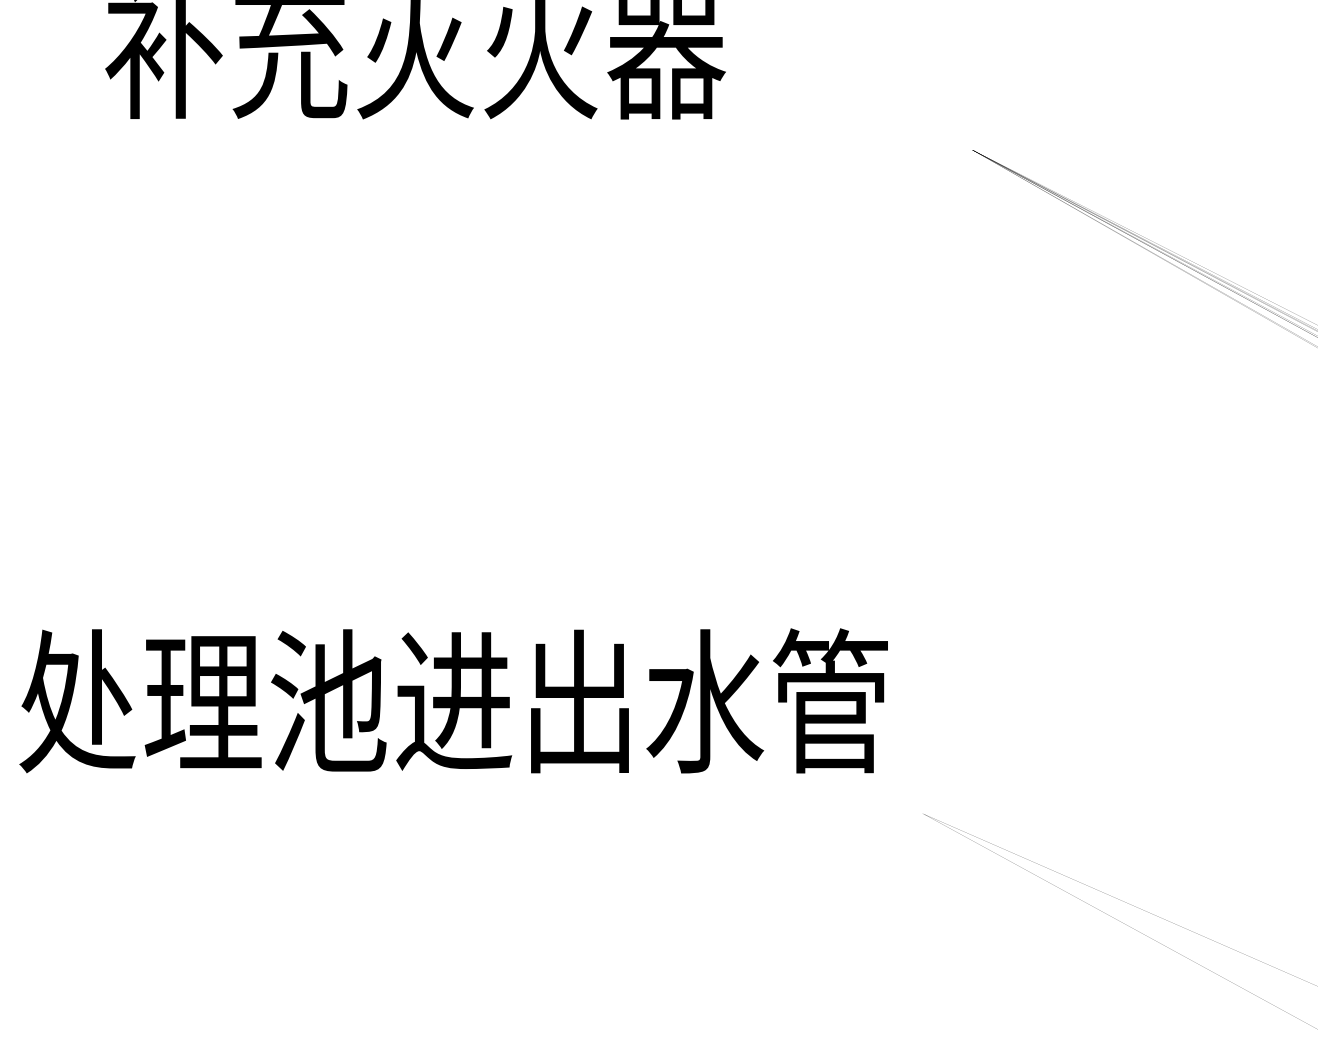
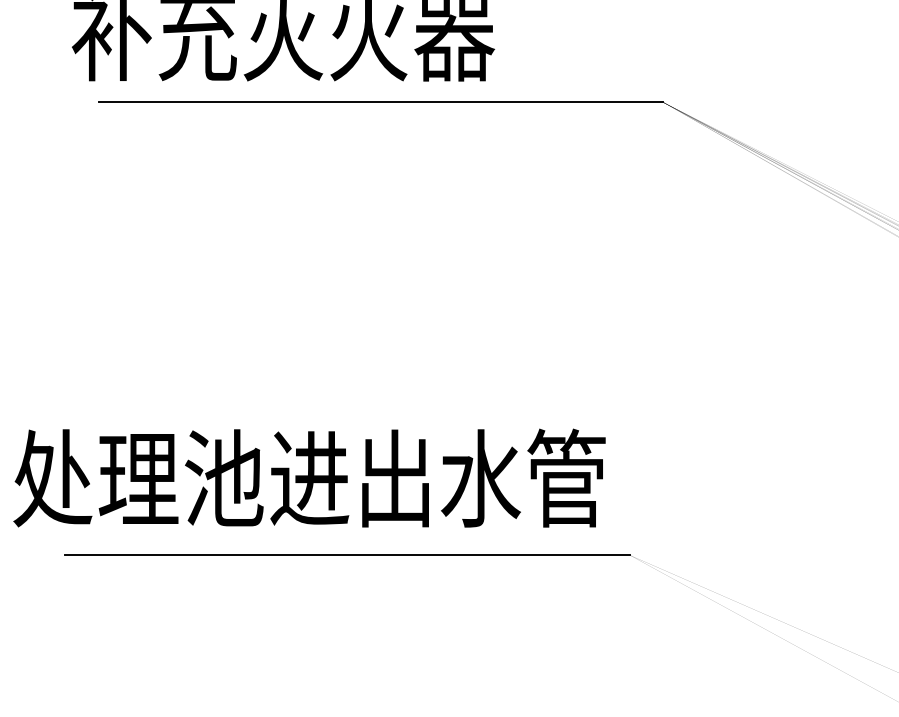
line: (557, 150) -> (380, 102), added
line: (509, 814) -> (347, 555), added

